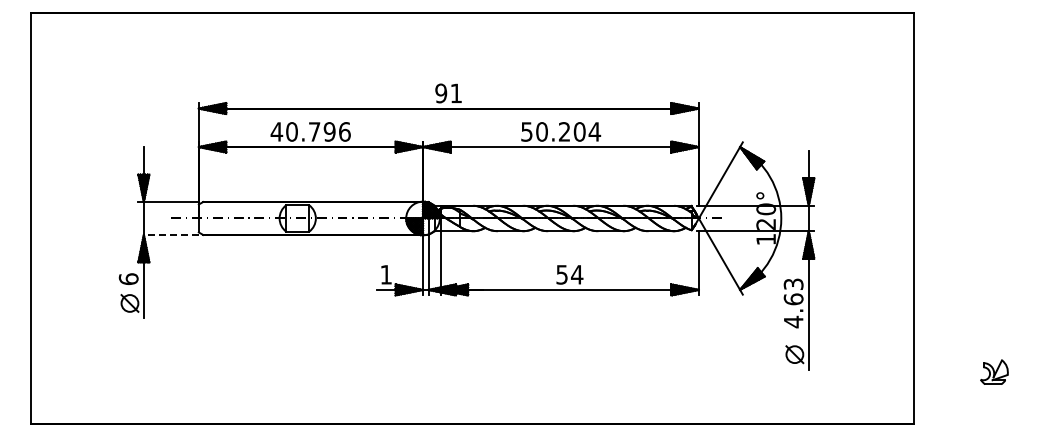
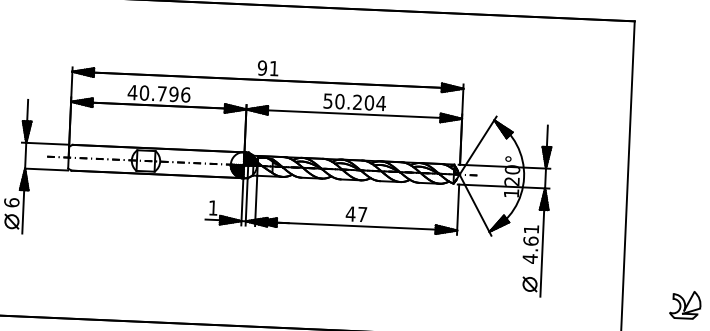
line: (170, 234) -> (45, 169), dashed -> solid
text: (569, 274) -> (356, 214), 54 -> 47
text: (793, 283) -> (531, 228), 4.63 -> 4.61
part: (994, 372) -> (685, 305), size x1.43

